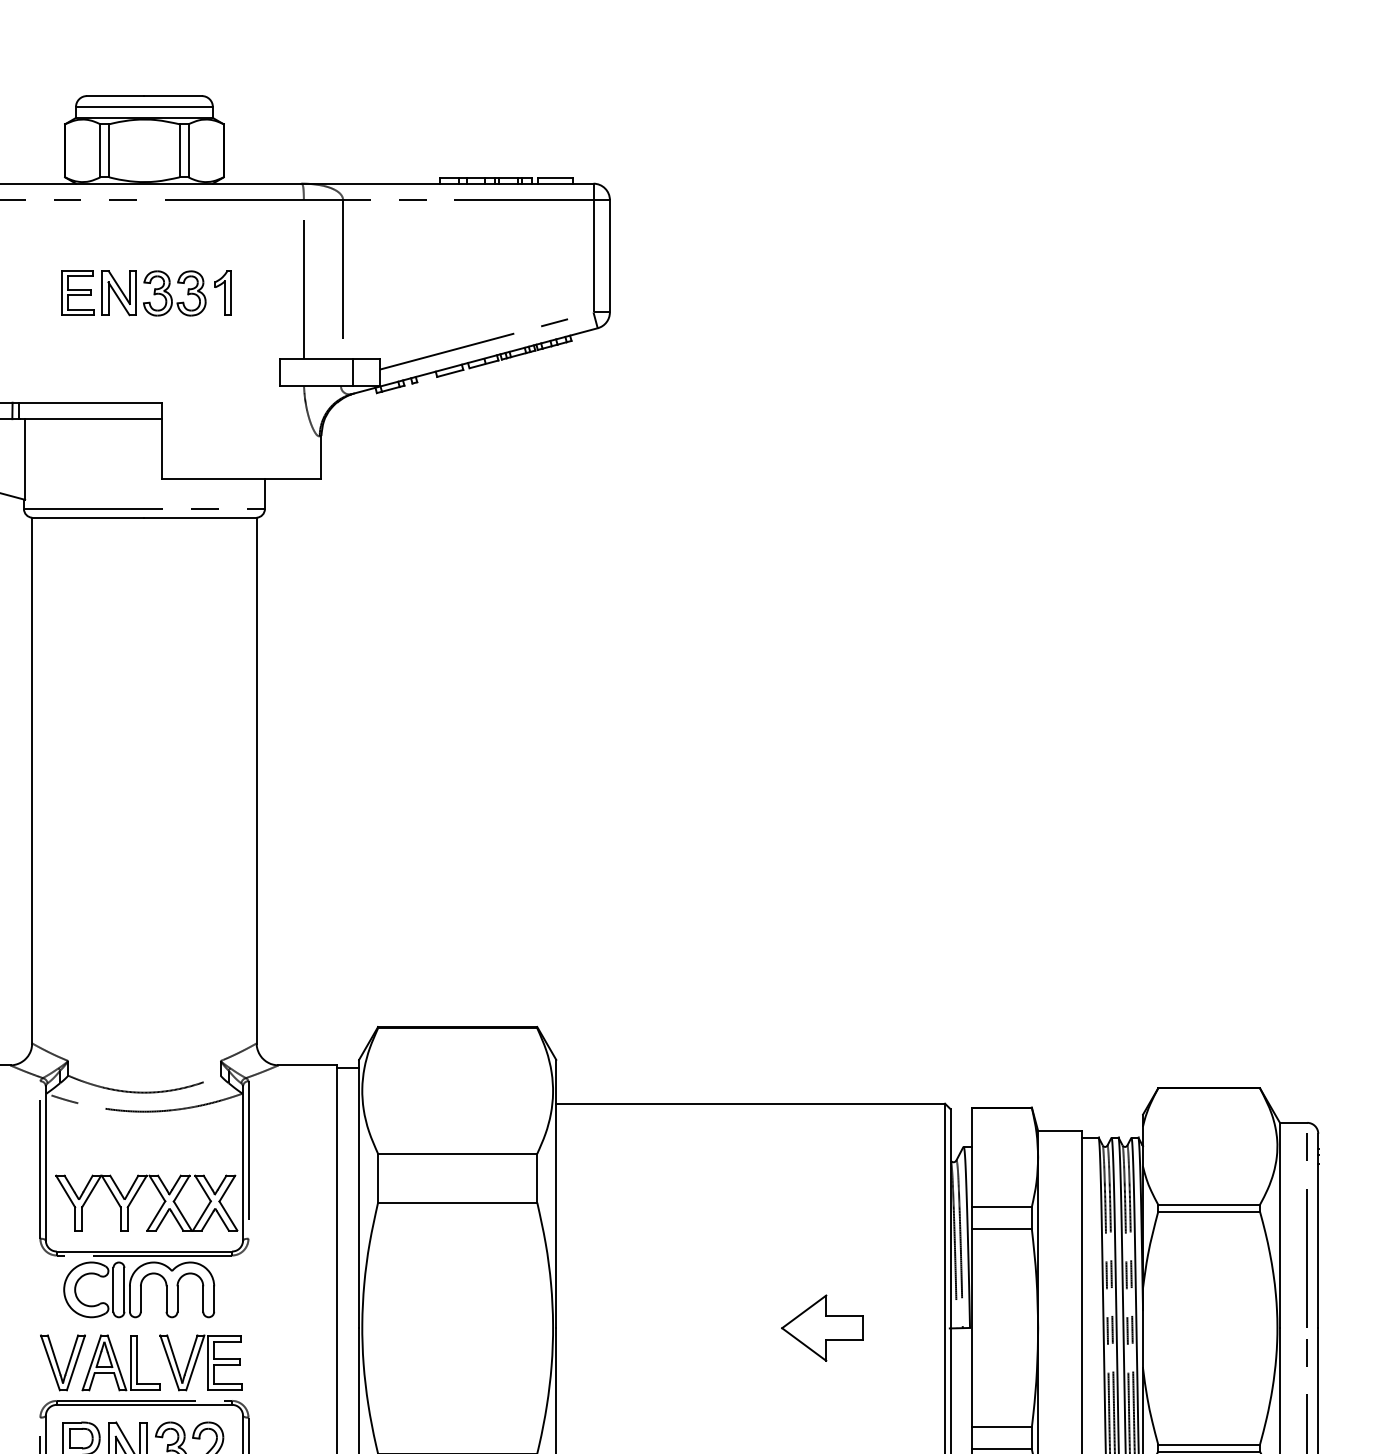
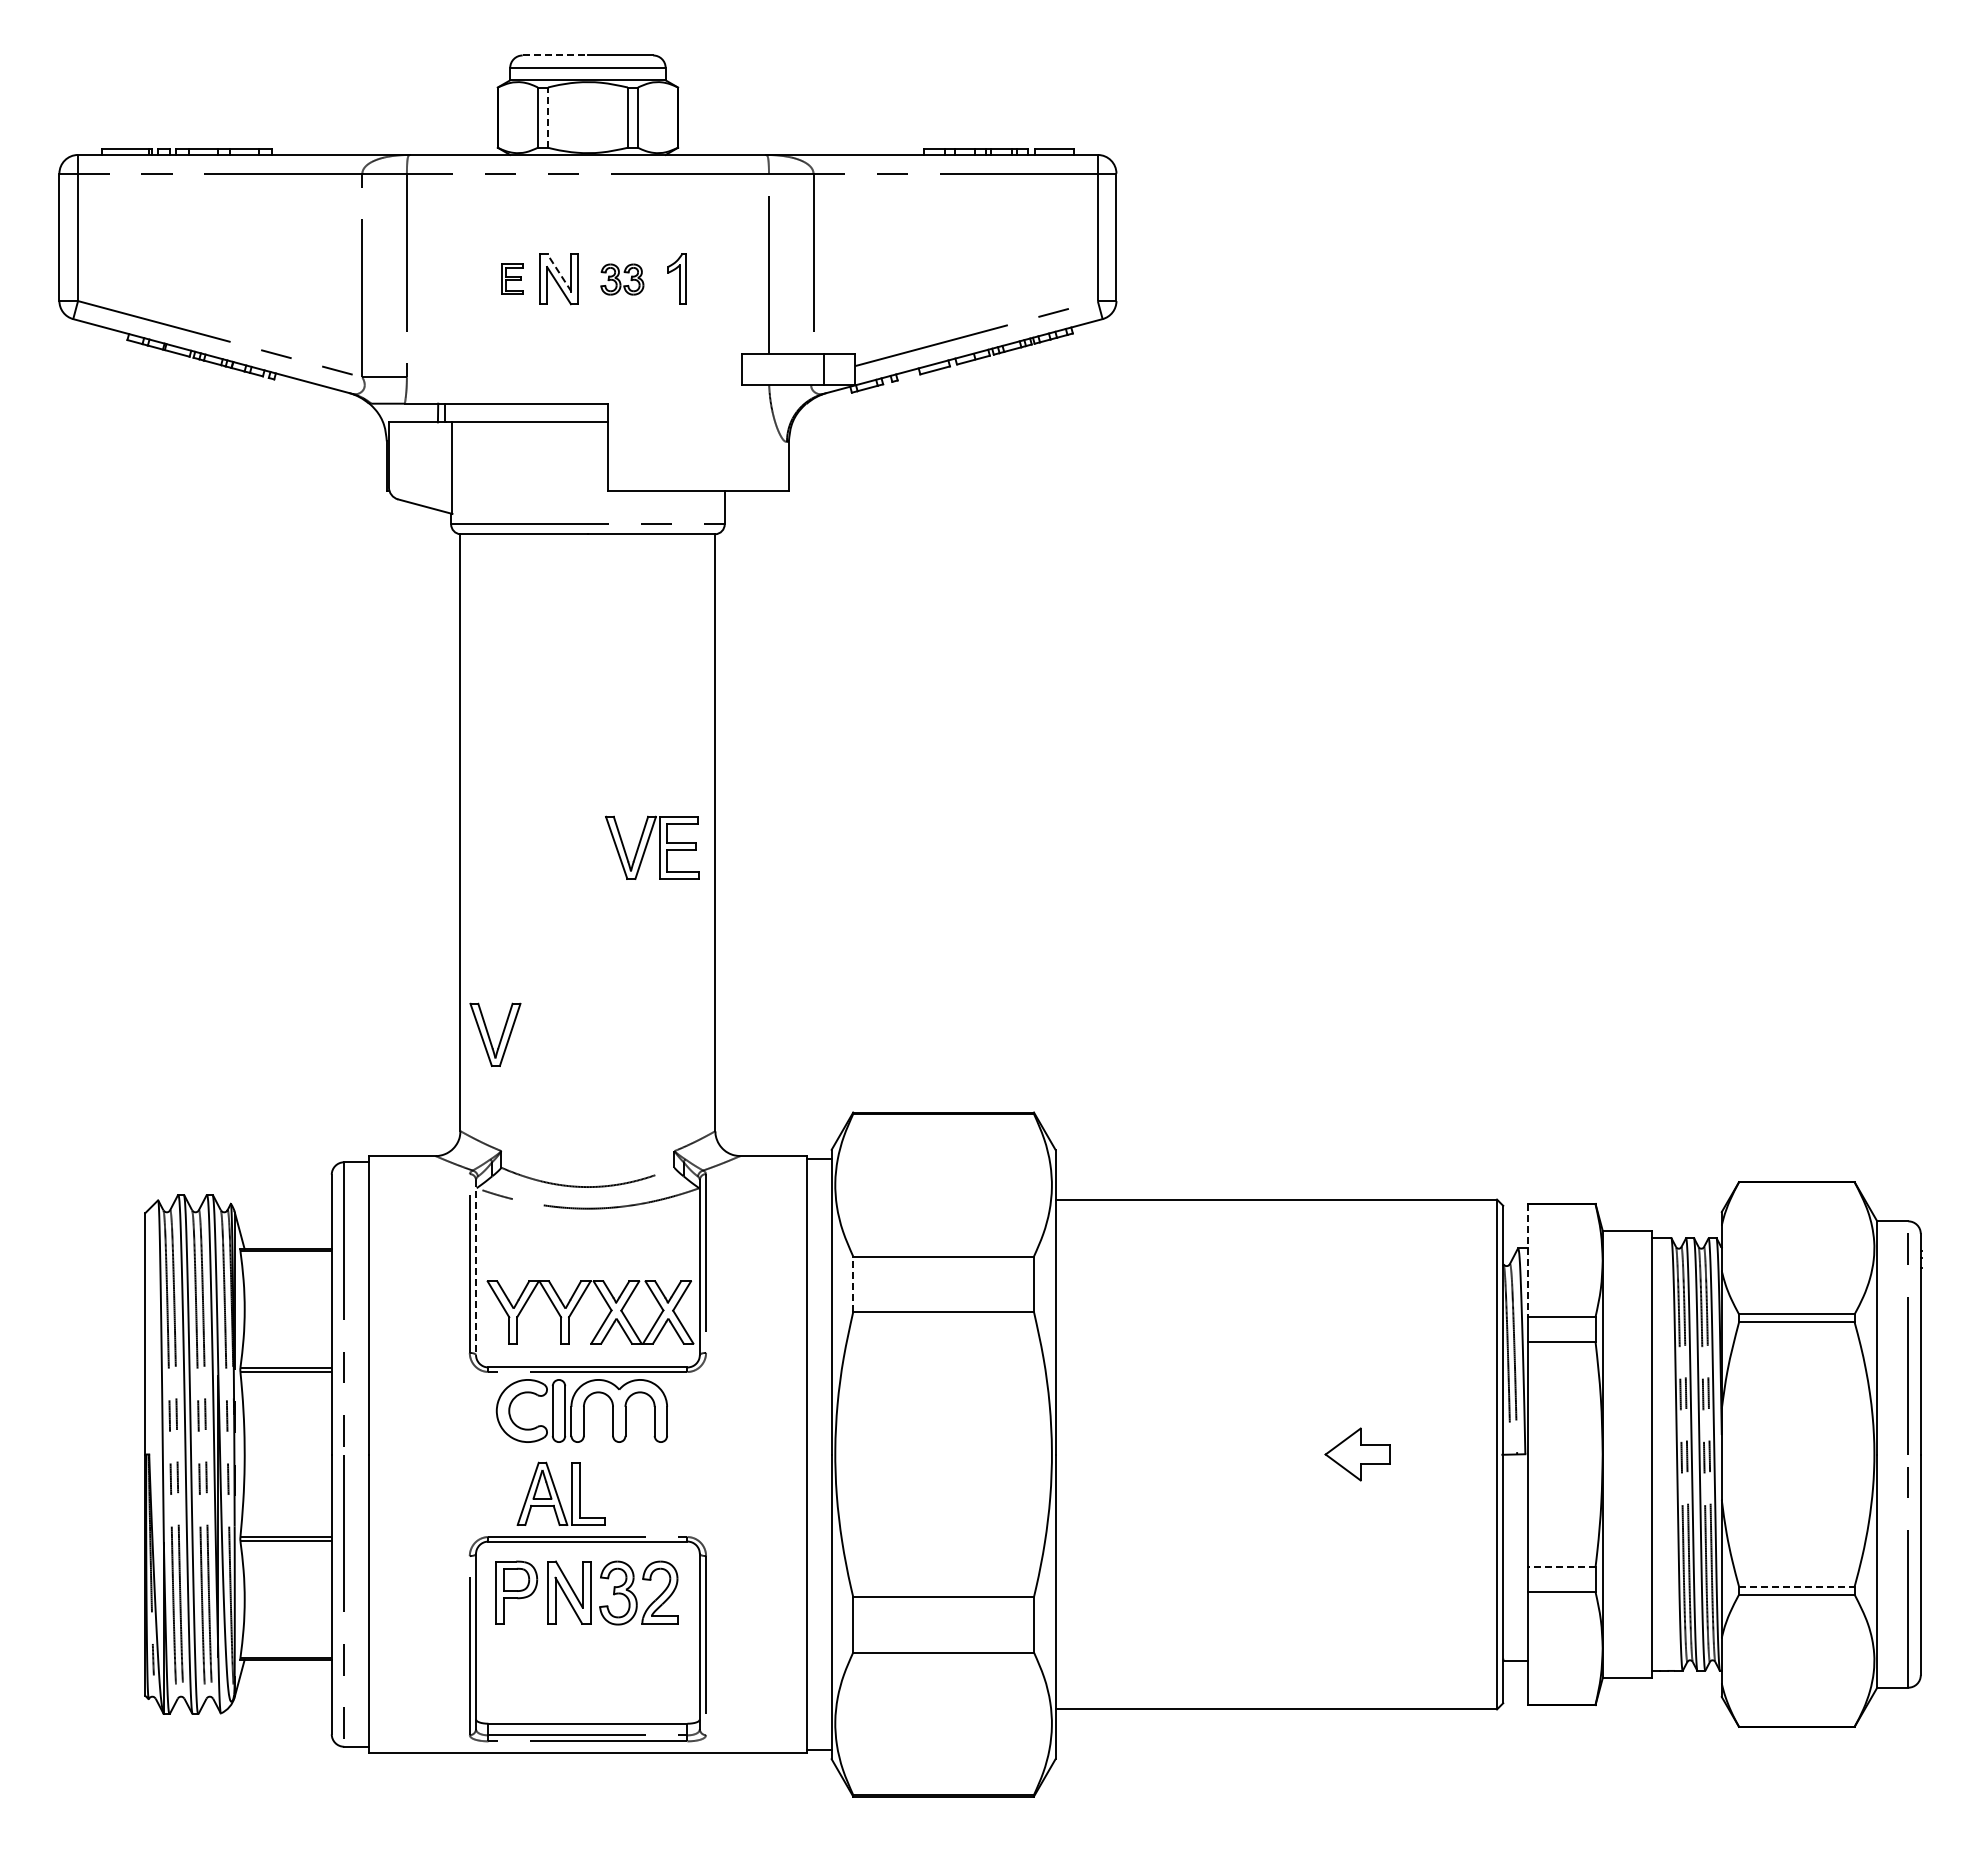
line: (115, 96) -> (555, 55), solid -> dashed
line: (109, 150) -> (548, 117), solid -> dashed
line: (119, 287) -> (559, 272), solid -> dashed
part: (78, 292) -> (512, 278), size x0.6
part: (174, 293) -> (622, 279), size x0.6
line: (972, 1158) -> (1528, 1261), solid -> dashed
line: (46, 1163) -> (476, 1267), solid -> dashed
line: (378, 1178) -> (853, 1284), solid -> dashed
part: (822, 1328) -> (1357, 1454), size x0.7
part: (63, 1362) -> (495, 1034), moved
part: (201, 1362) -> (652, 847), moved
line: (1001, 1427) -> (1561, 1567), solid -> dashed
line: (1208, 1444) -> (1796, 1586), solid -> dashed

